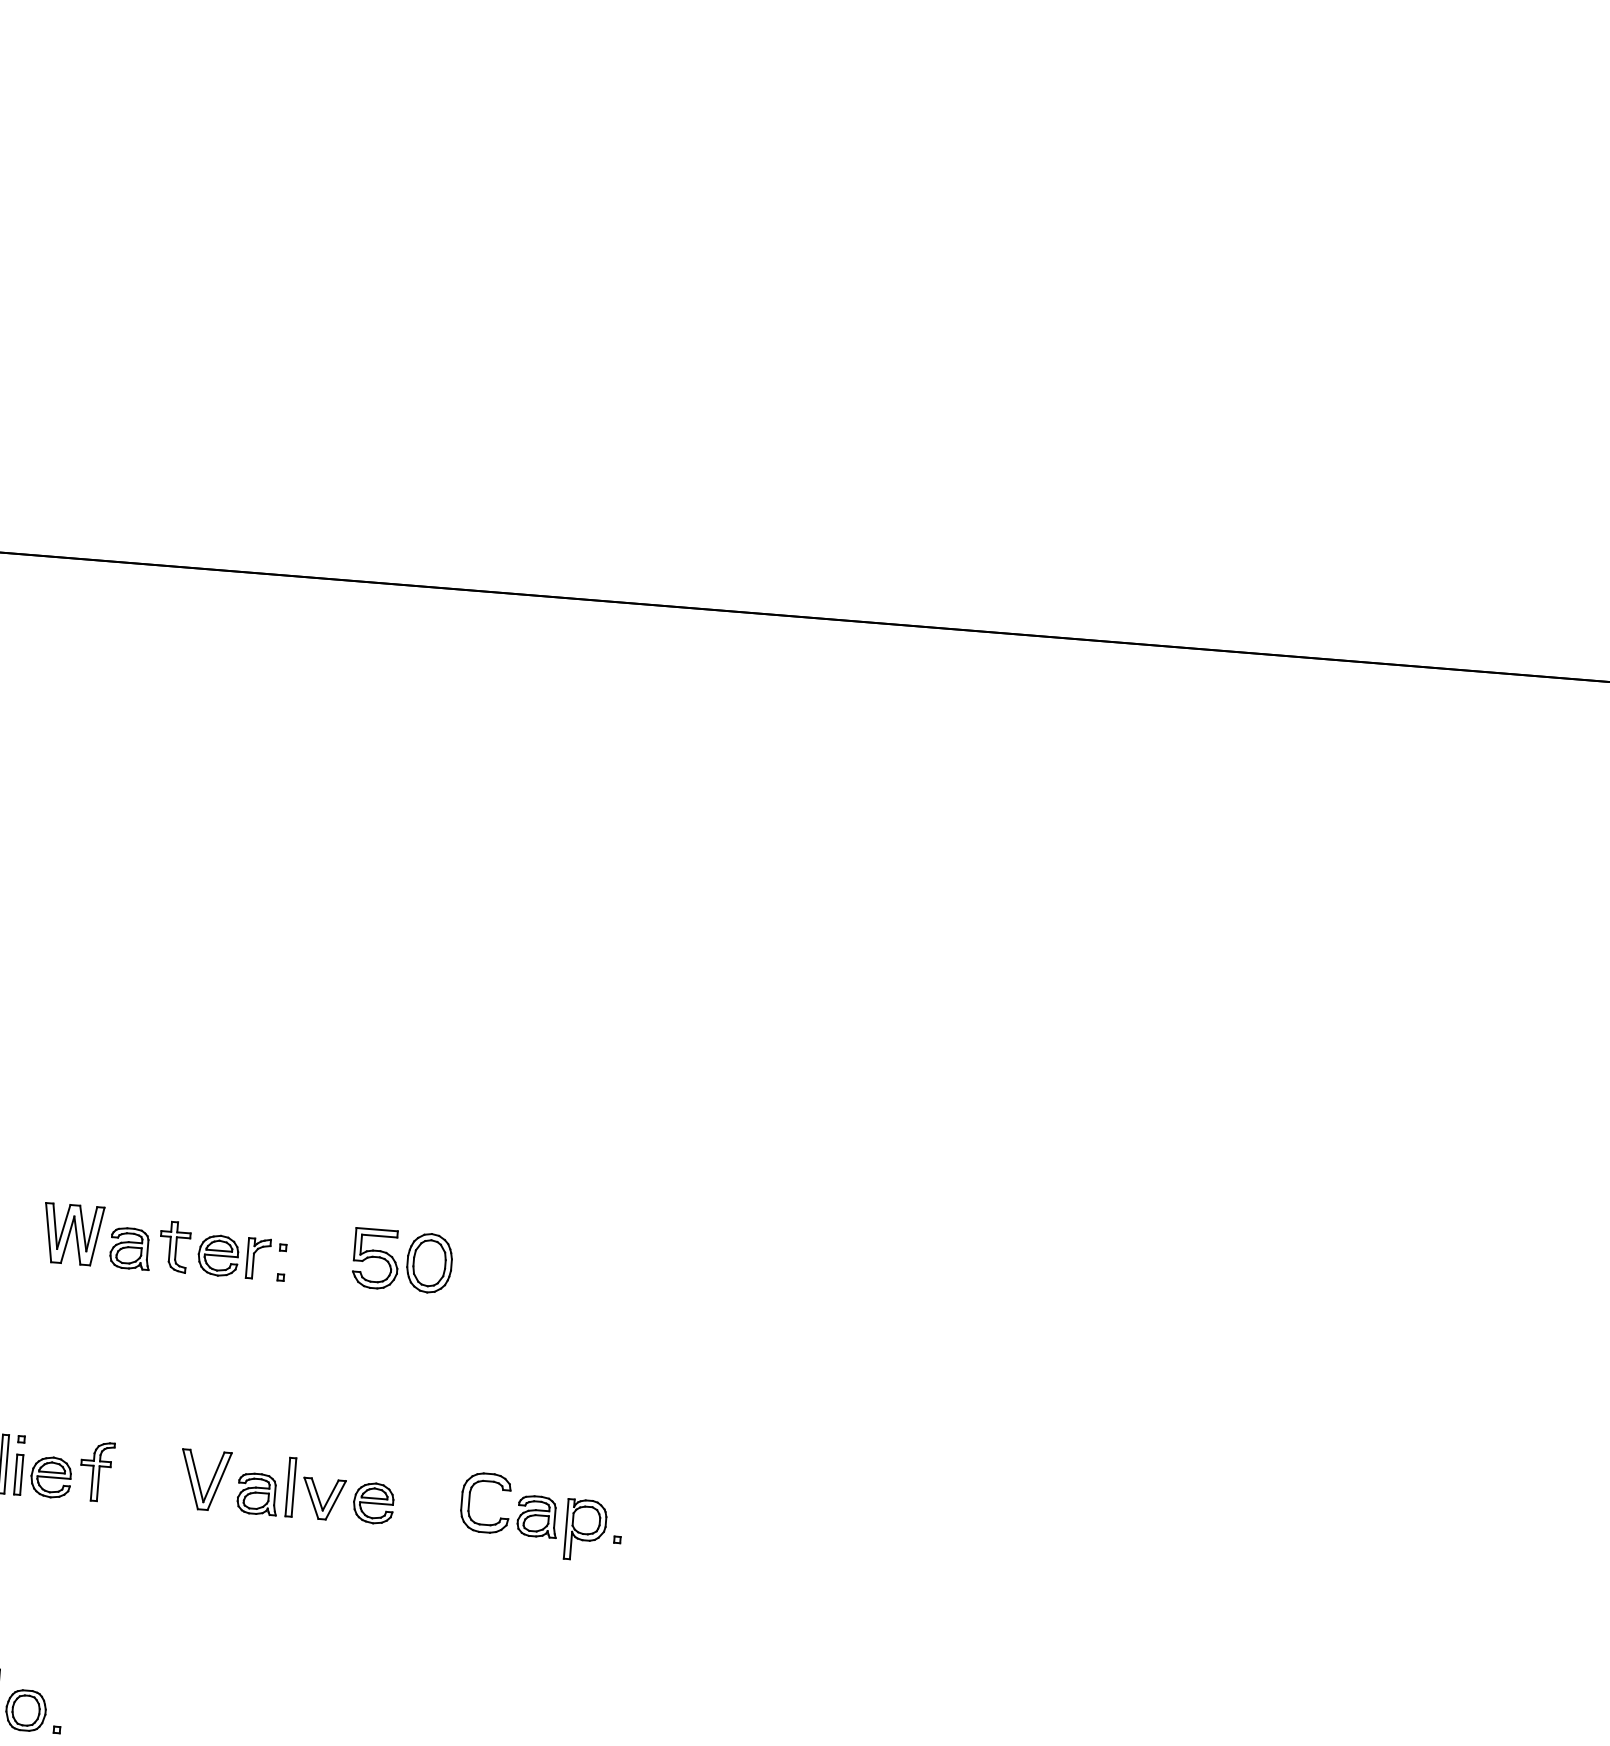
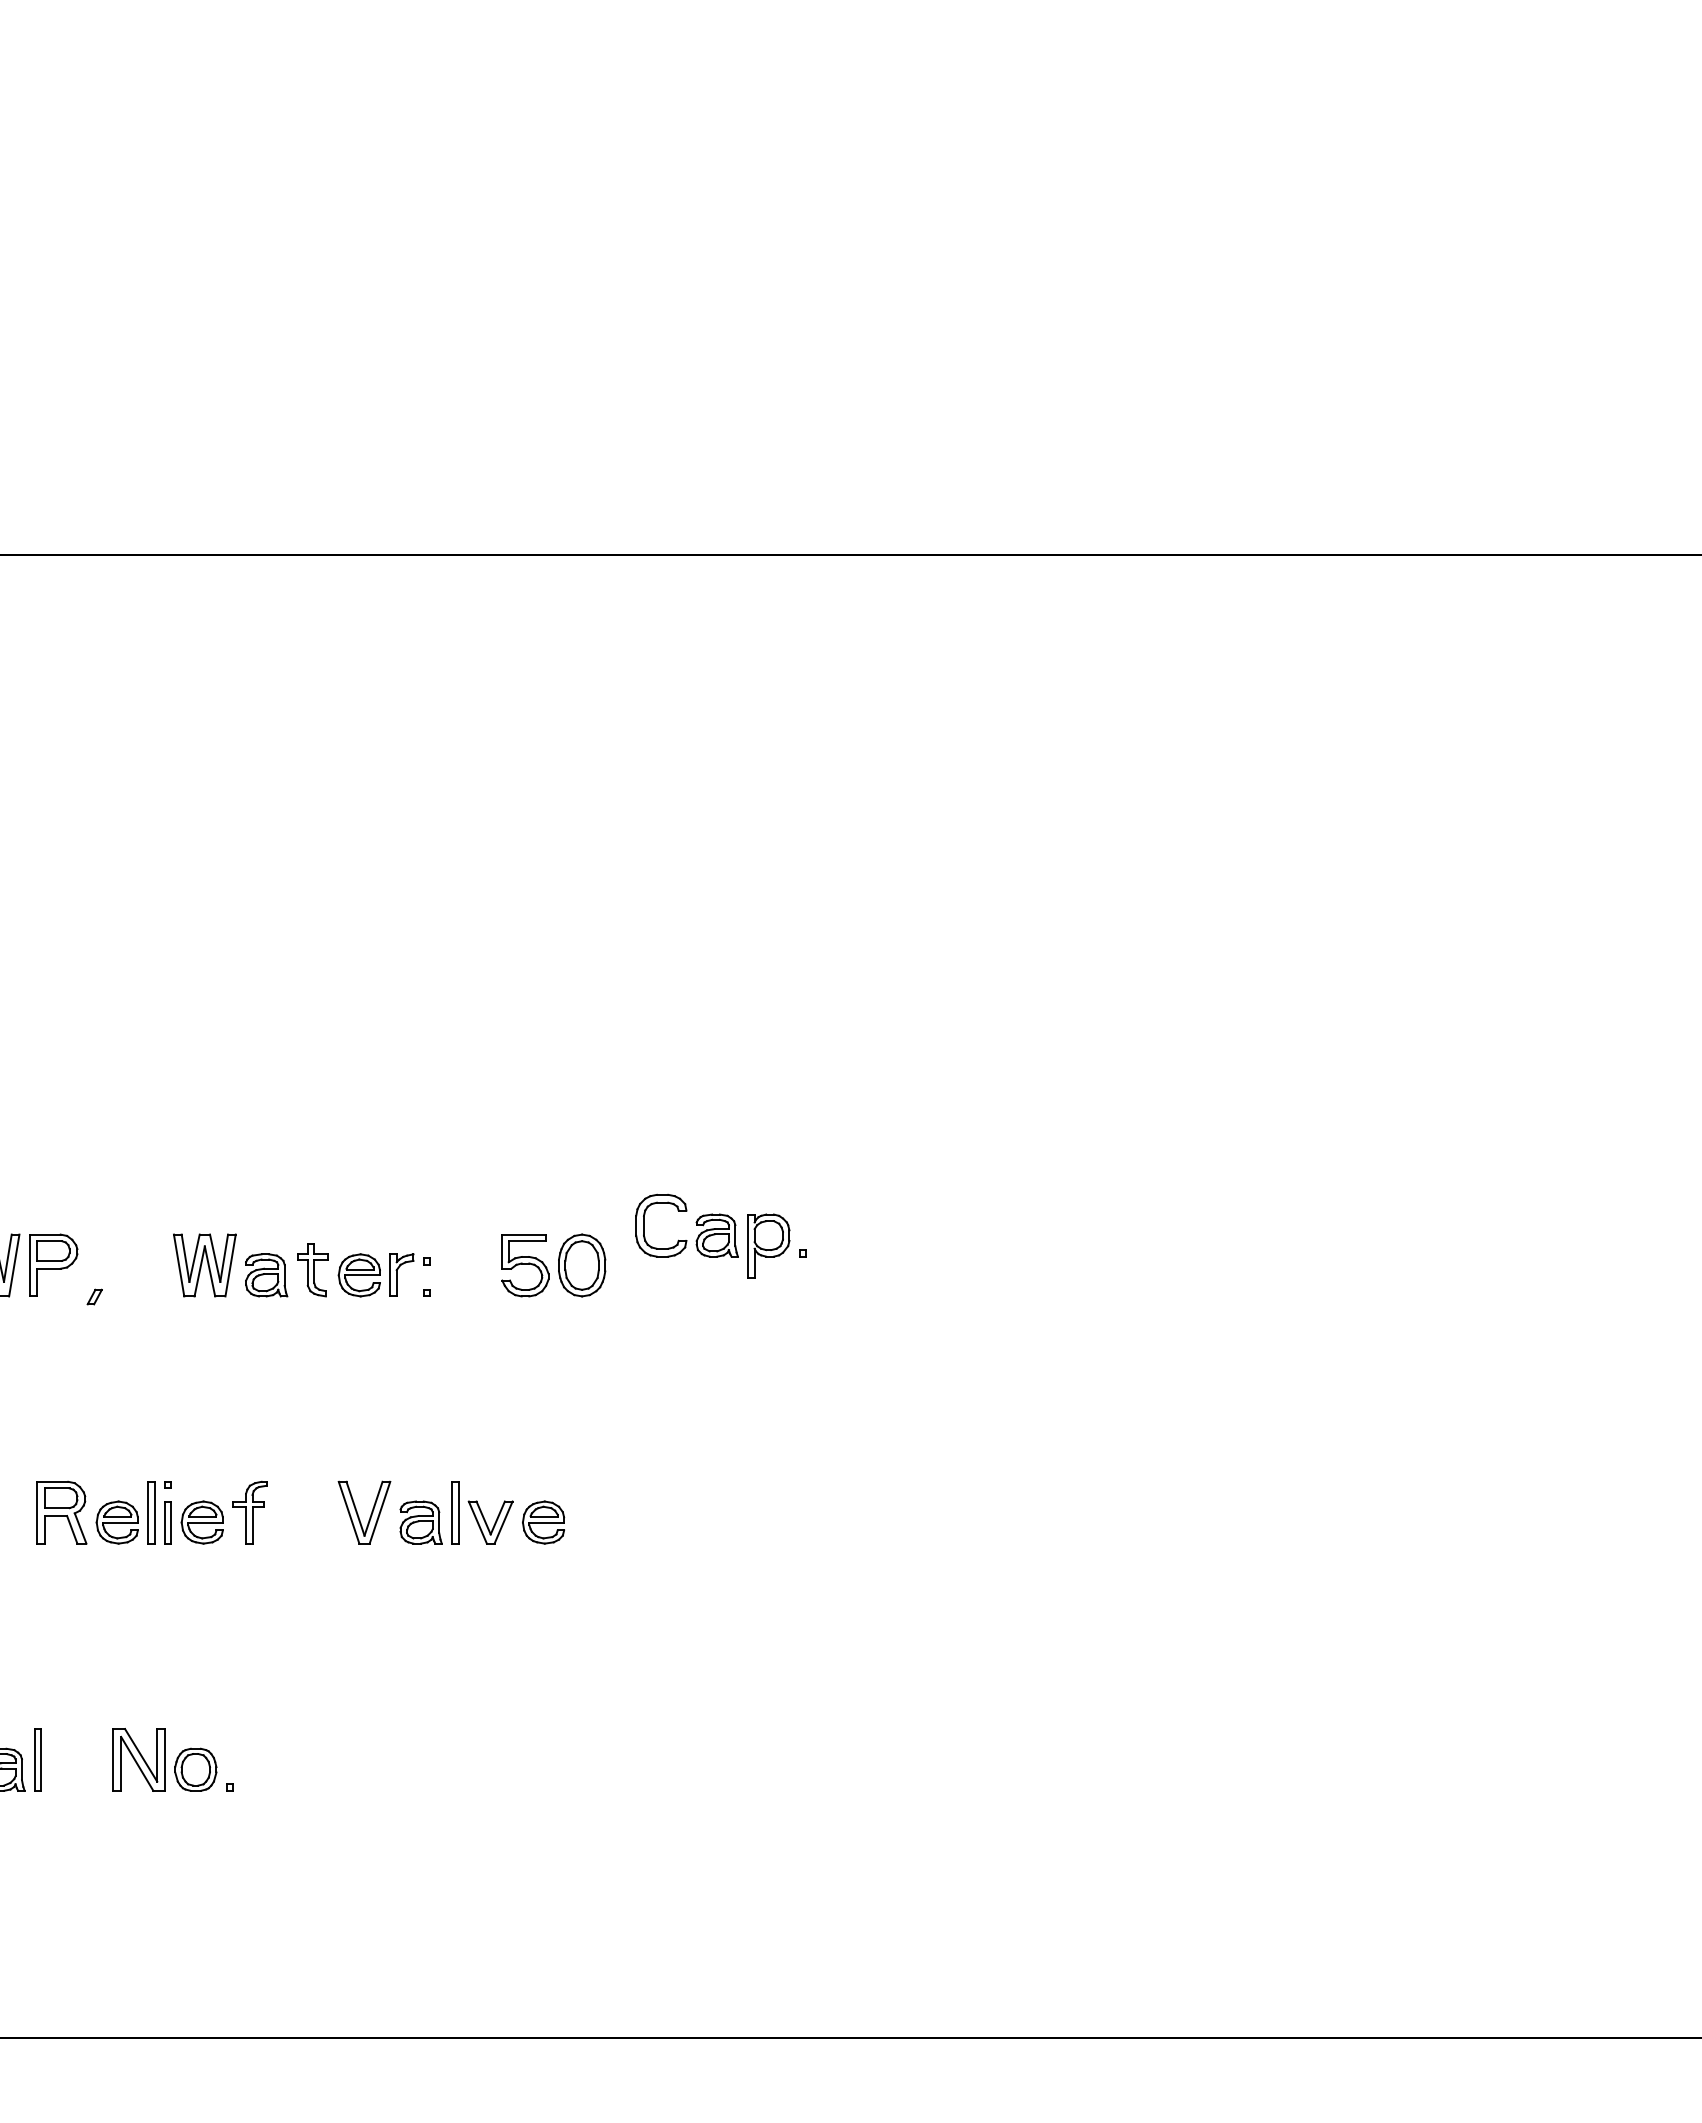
part: (540, 1516) -> (720, 1235), moved

